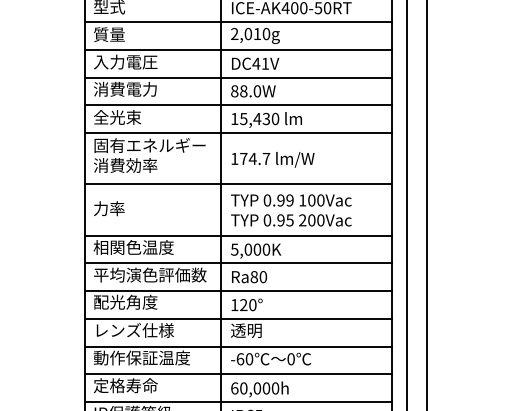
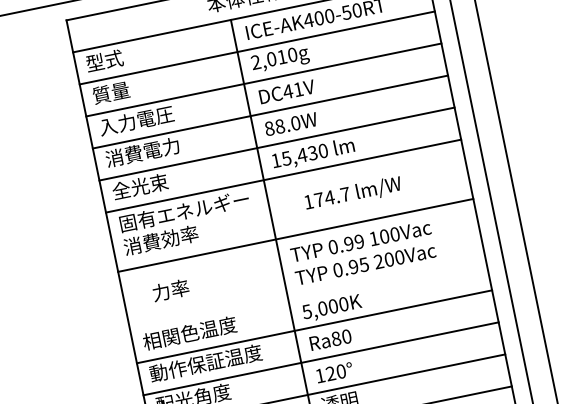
text: (272, 159) -> (352, 193), moved
text: (109, 208) -> (171, 290), moved
line: (237, 235) -> (306, 294), removed
text: (149, 274) -> (214, 360), 平均演色評価数 -> 動作保証温度

